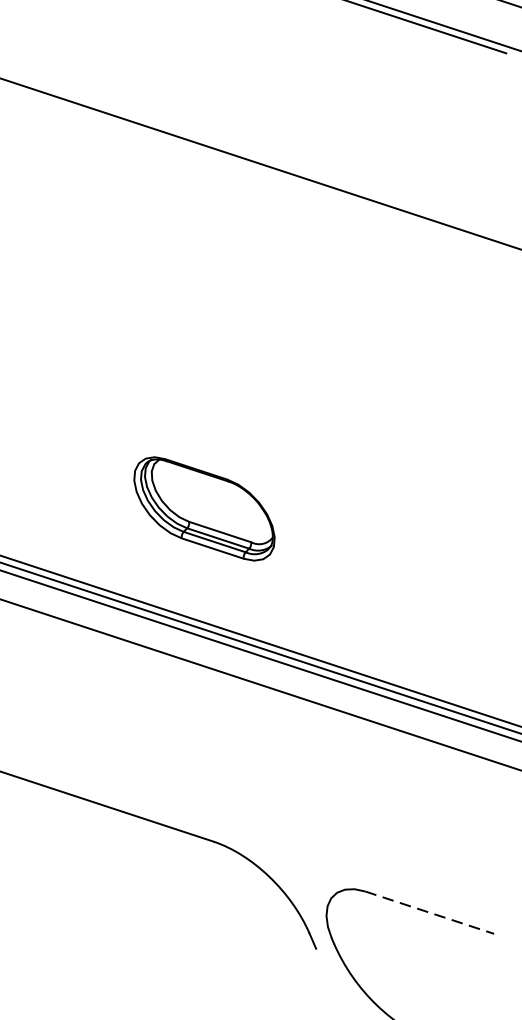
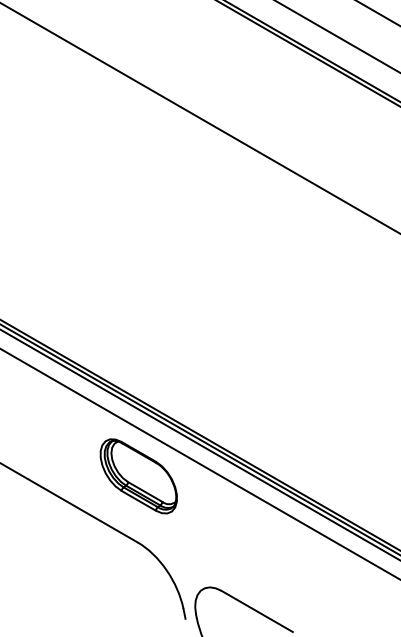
part: (204, 509) -> (138, 476), moved
line: (430, 912) -> (257, 611), dashed -> solid

